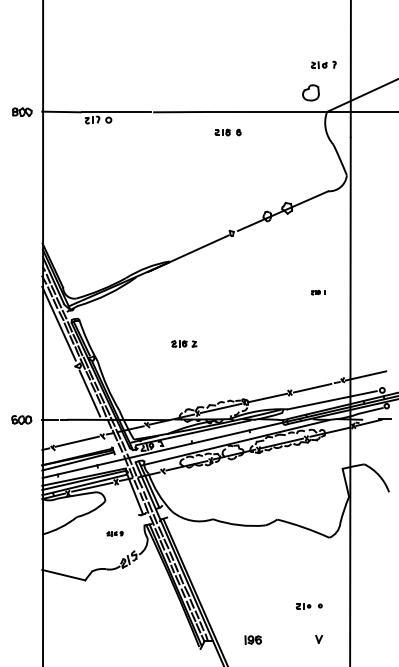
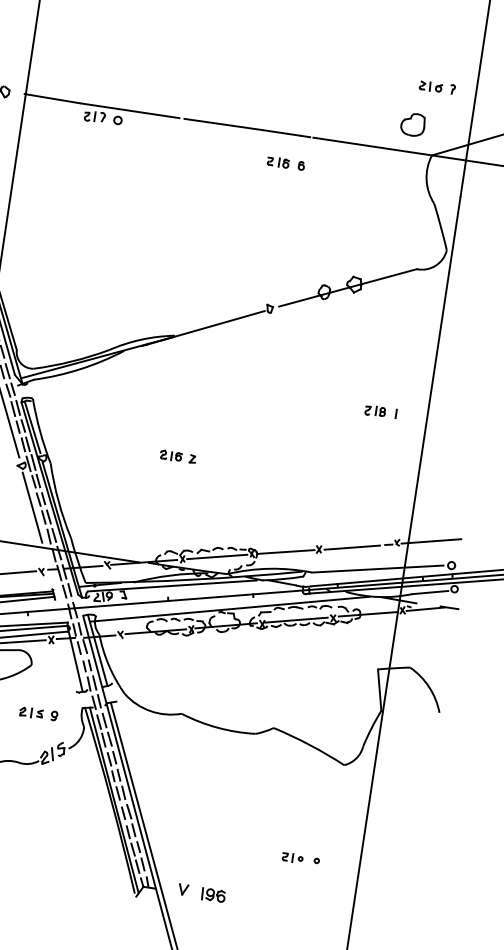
part: (317, 292) -> (379, 411), size x1.67
part: (114, 533) -> (37, 713), size x1.67
part: (319, 638) -> (184, 888), moved

